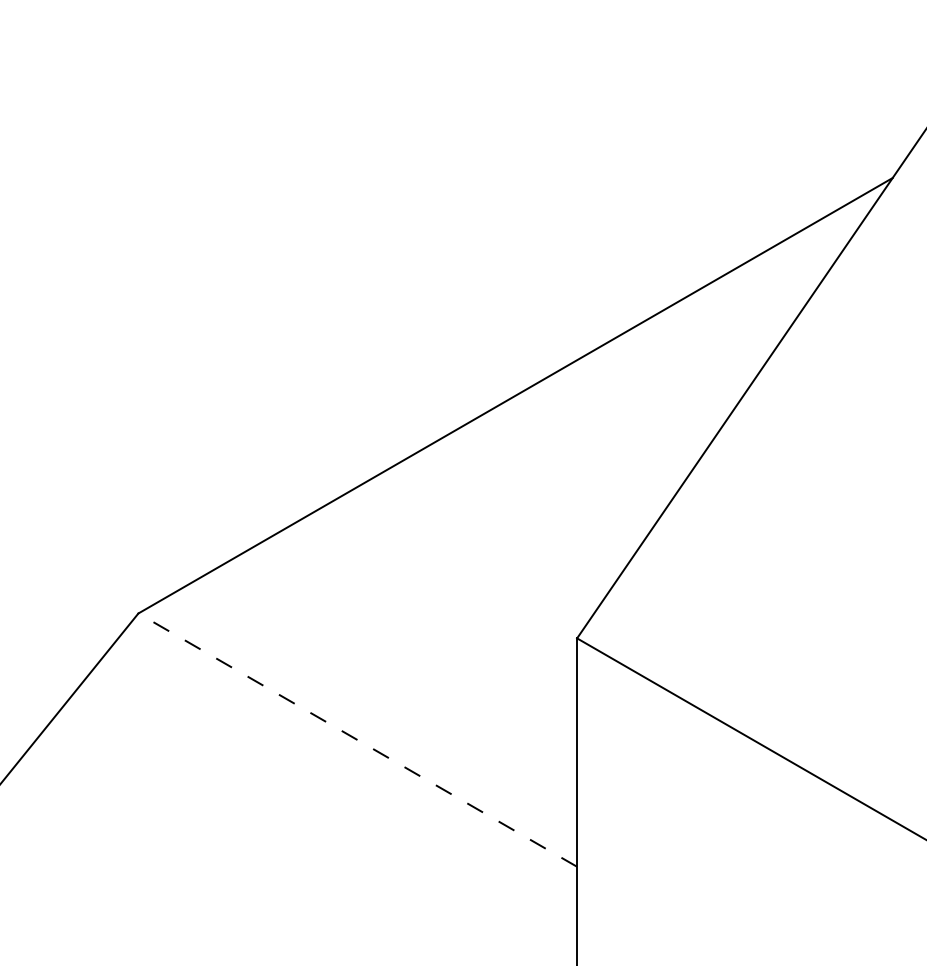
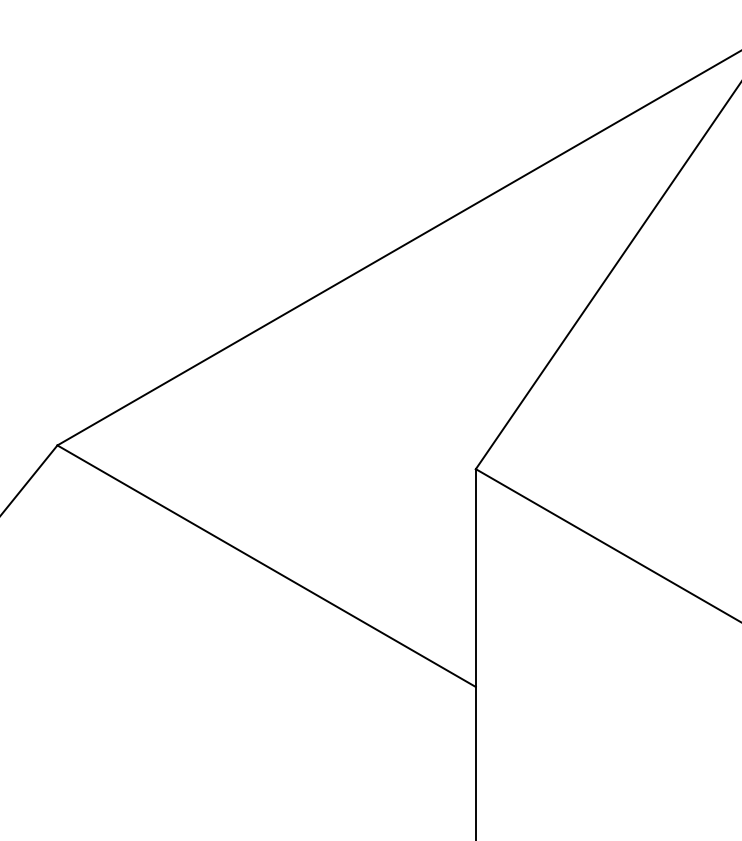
line: (357, 739) -> (266, 565), dashed -> solid

